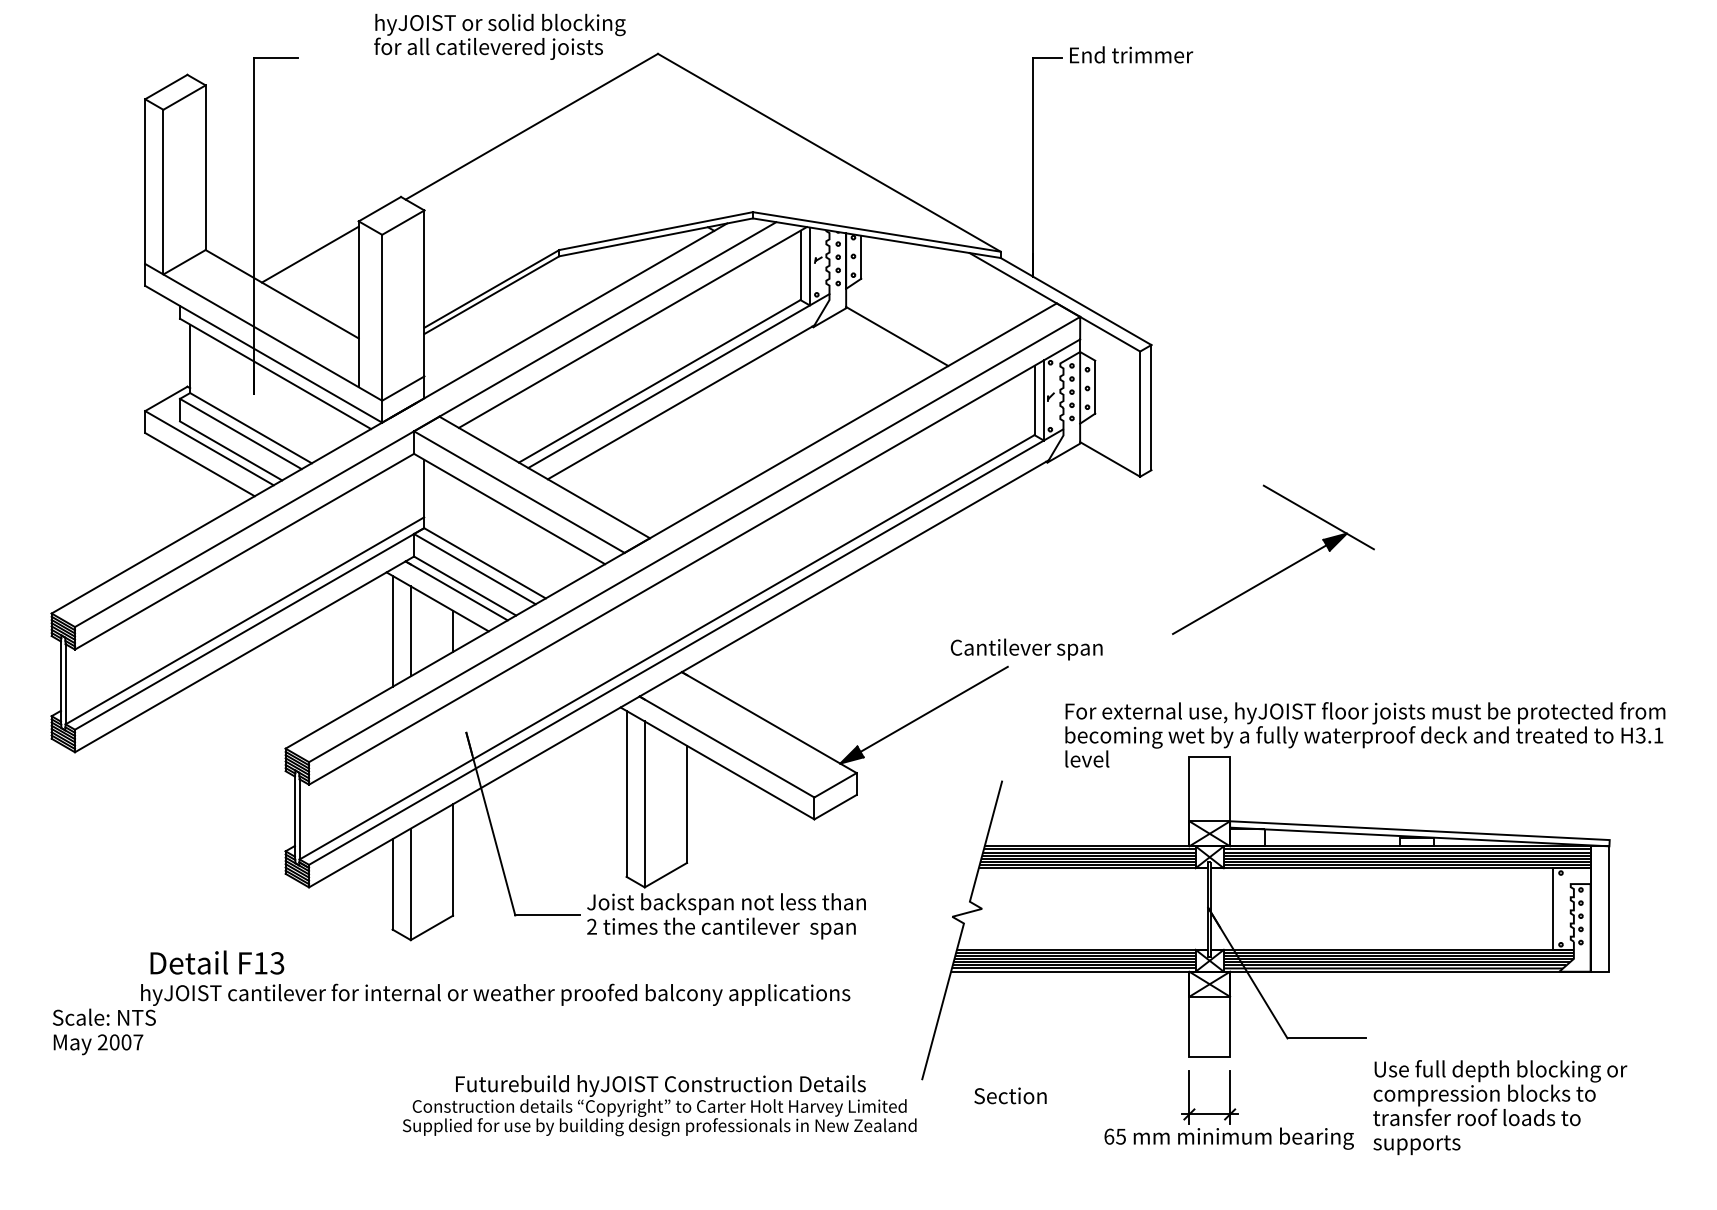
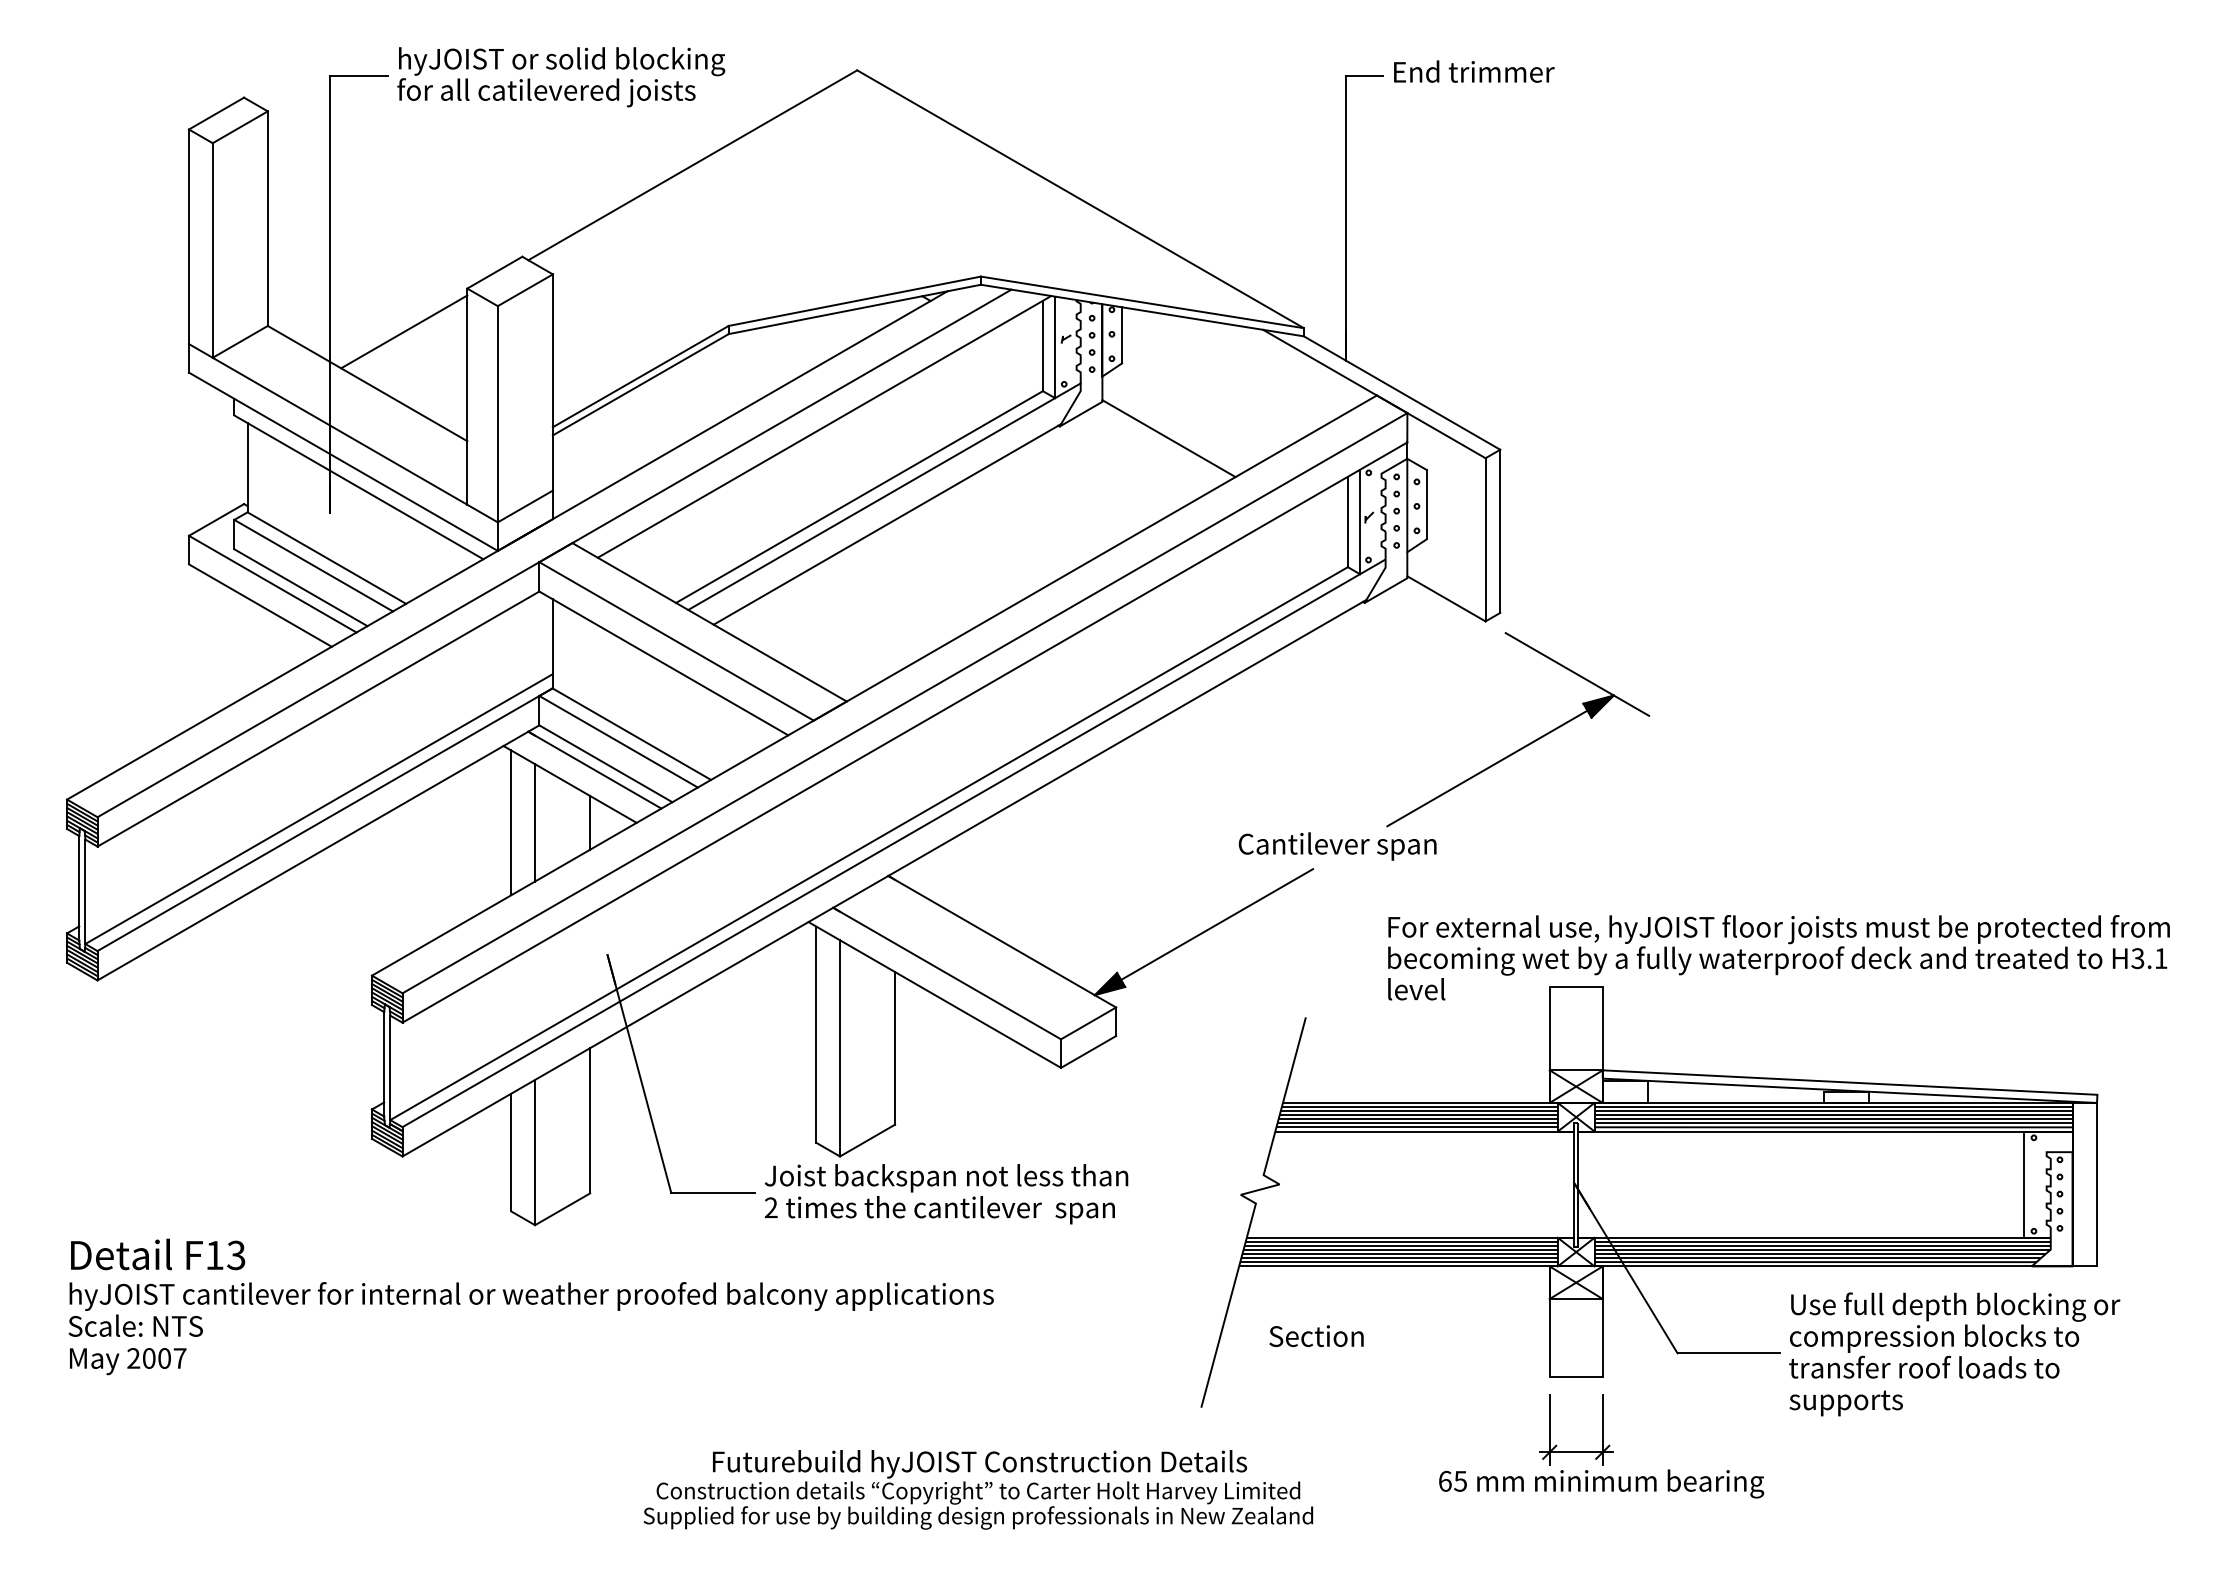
text: (500, 37) -> (561, 77), moved
part: (1279, 571) -> (1526, 744), moved
text: (217, 962) -> (158, 1254), moved
text: (495, 994) -> (531, 1296), moved
text: (1010, 1095) -> (1316, 1335), moved
text: (659, 1105) -> (978, 1489), moved
text: (1500, 1107) -> (1954, 1354), moved

